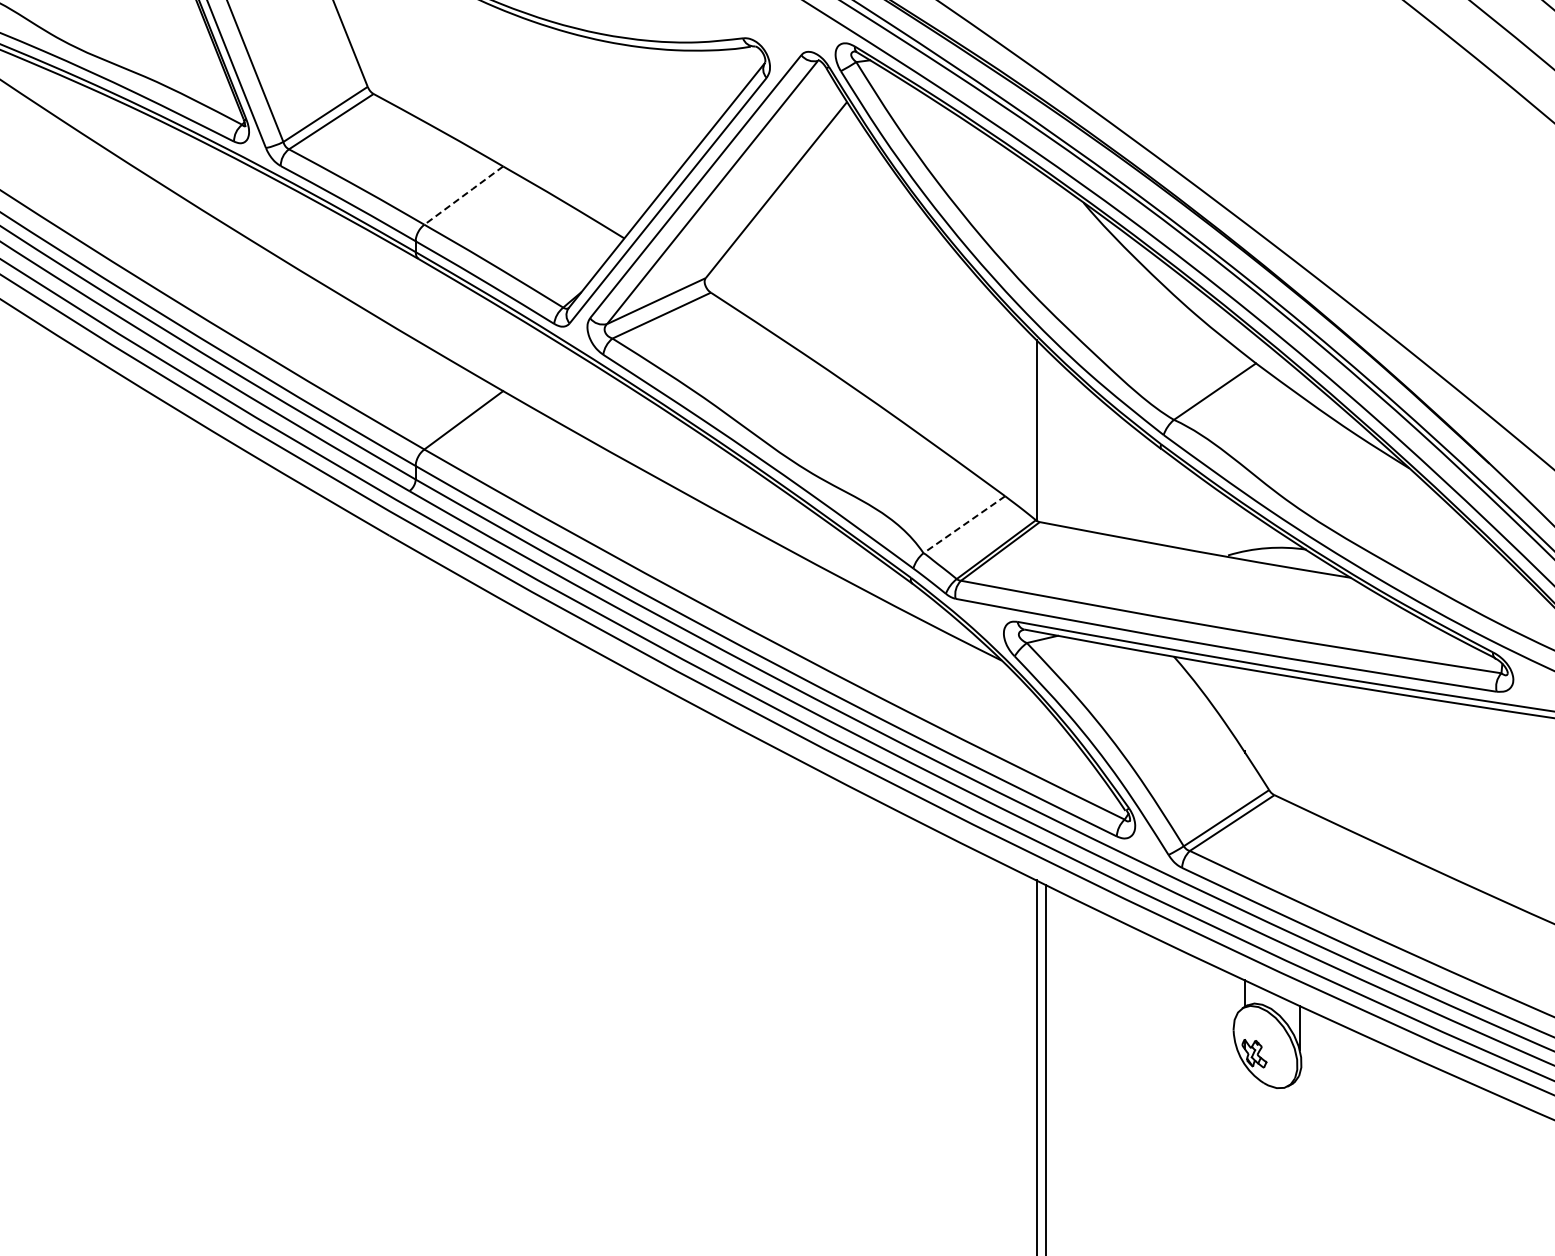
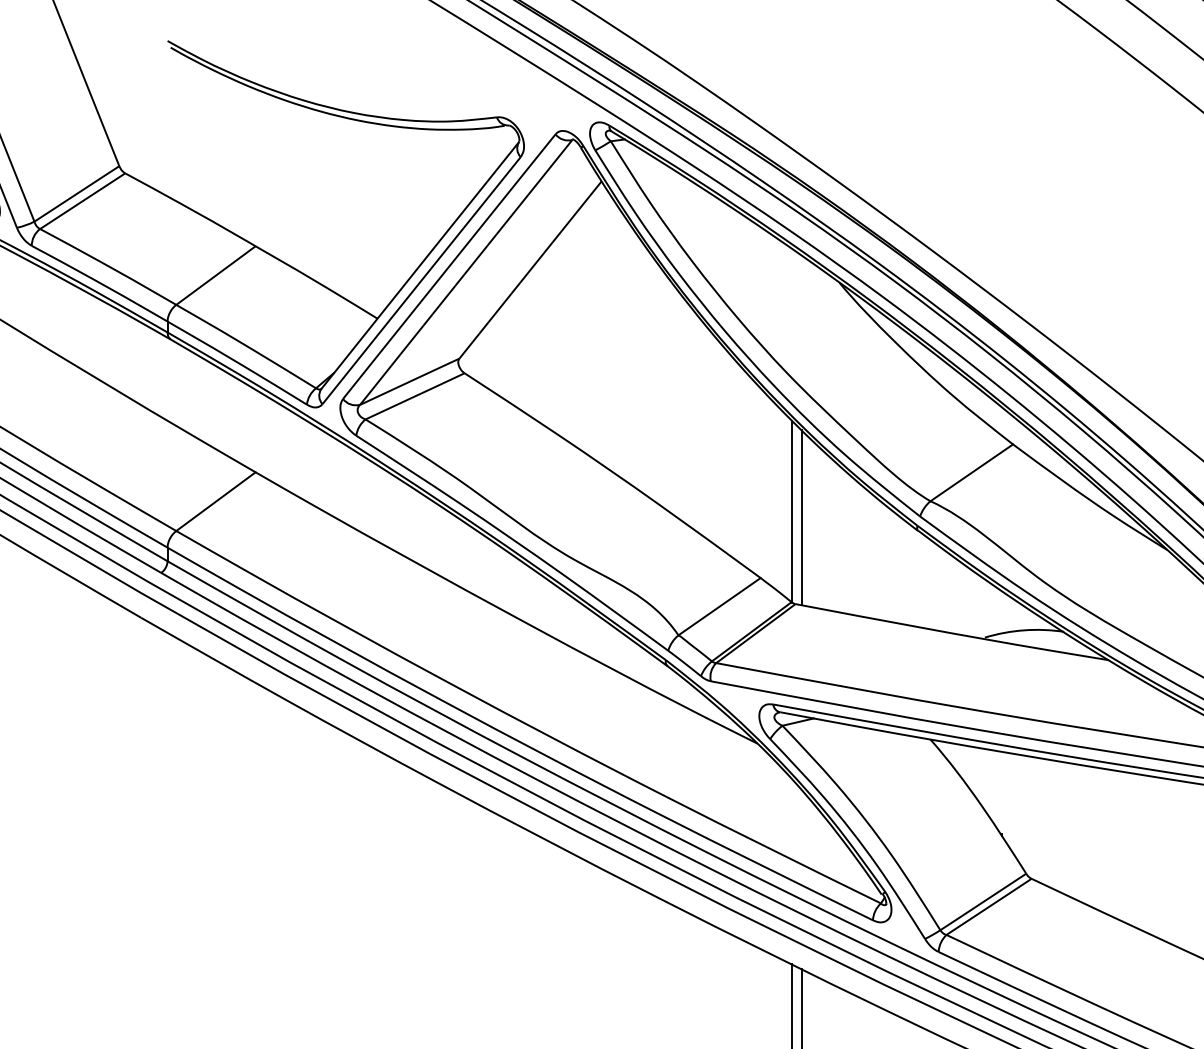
line: (464, 195) -> (216, 275), dashed -> solid
line: (1046, 436) -> (802, 517), added
line: (964, 524) -> (719, 606), dashed -> solid

